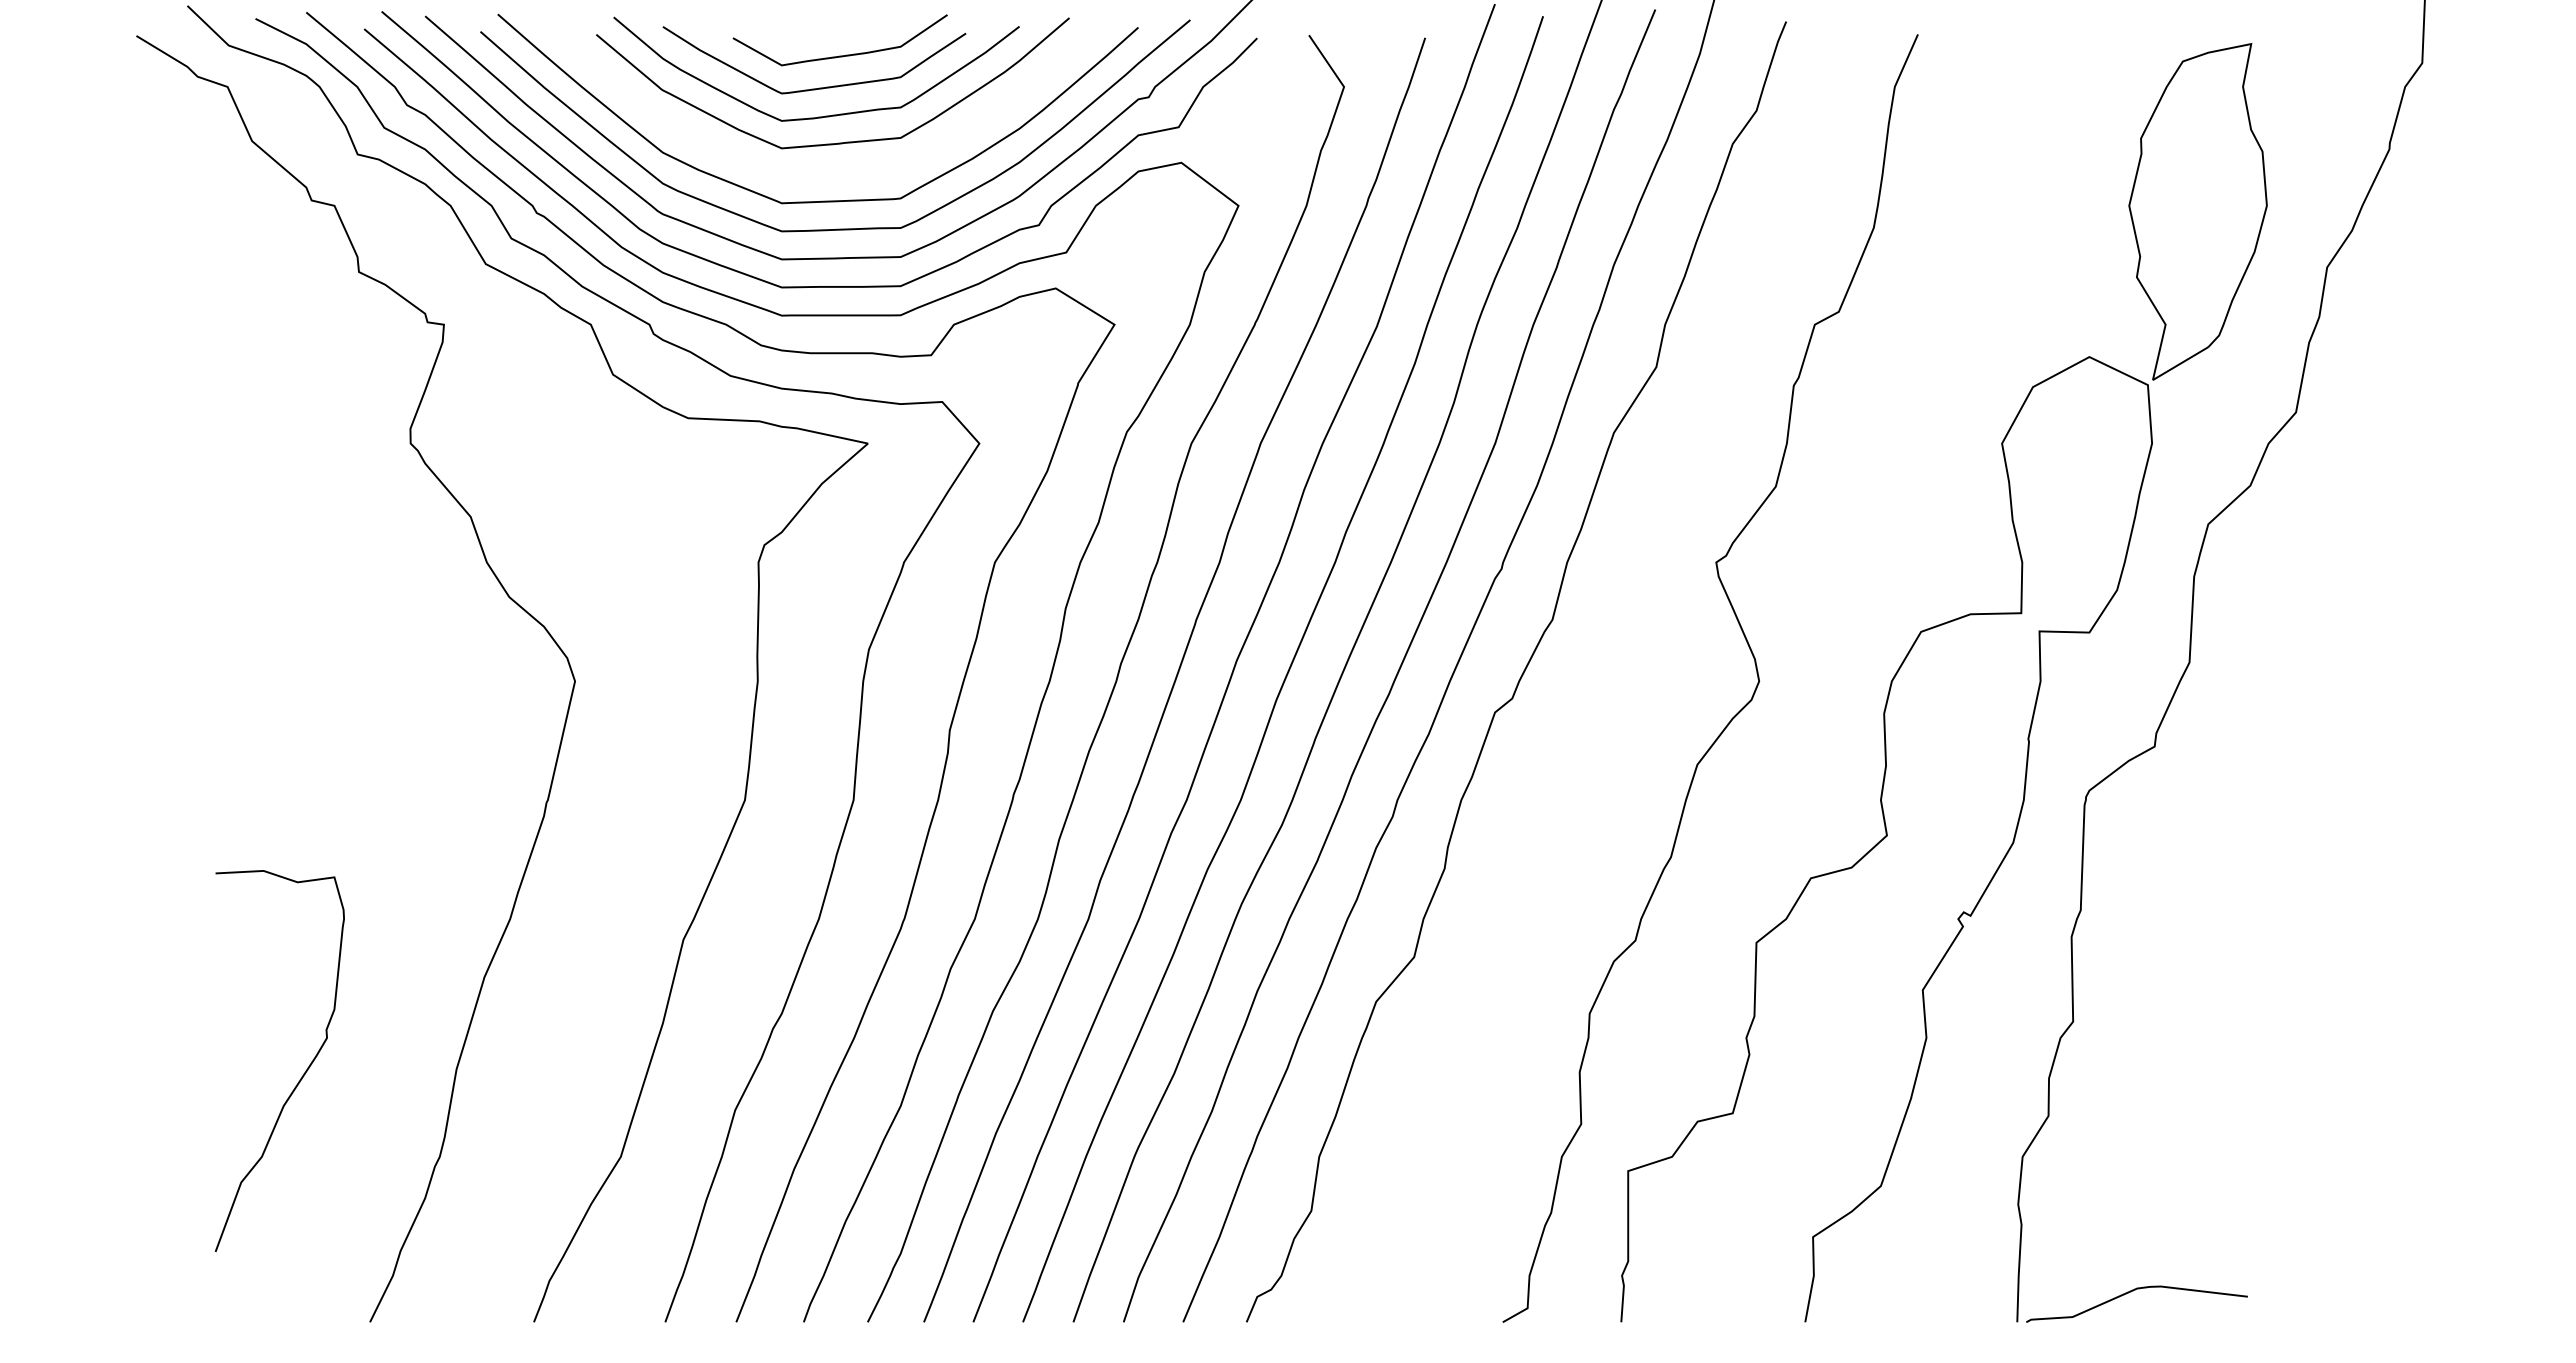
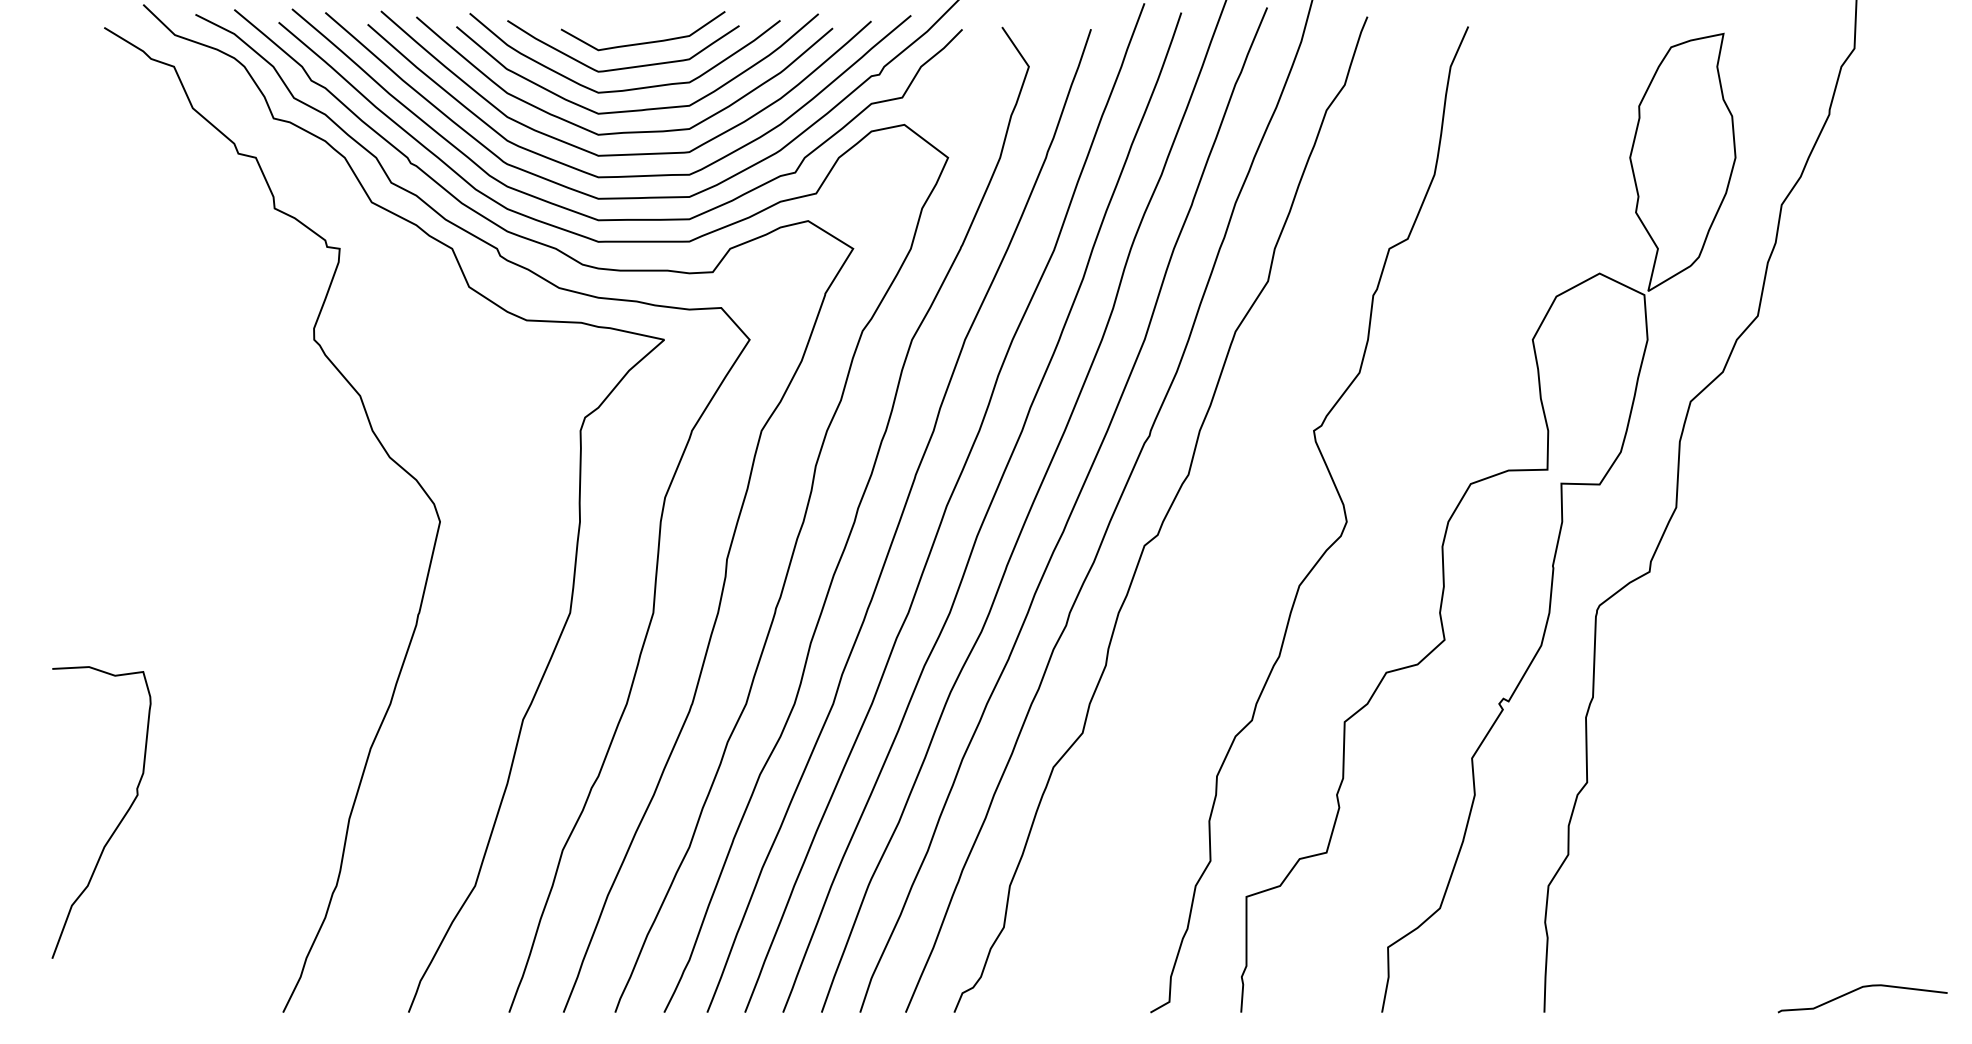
curve: (826, 171) -> (632, 131), added
curve: (301, 1076) -> (118, 824), moved
curve: (2131, 1292) -> (1858, 989), moved

